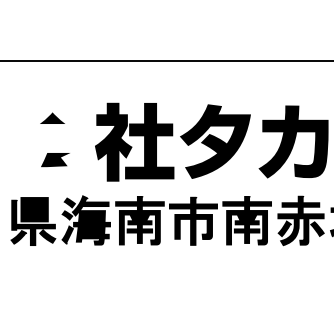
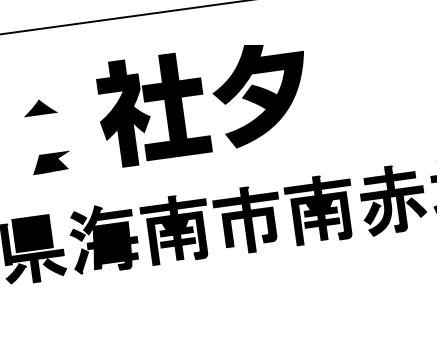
part: (172, 141) -> (203, 101), moved
fill: (293, 141) -> (368, 94), removed

